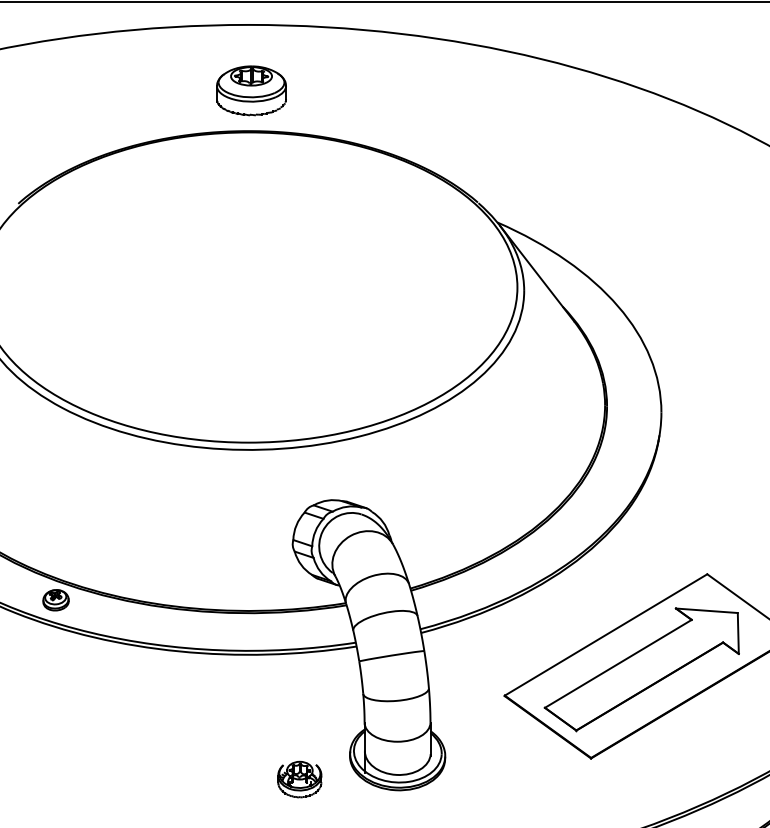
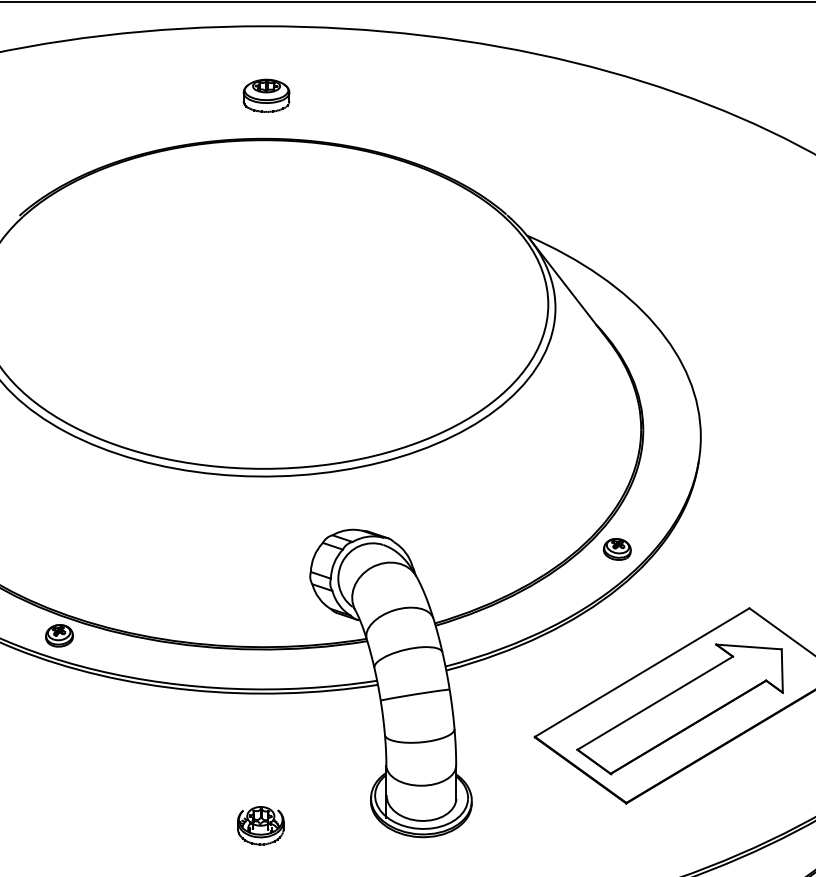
part: (251, 90) -> (266, 95), size x0.62
part: (581, 518) -> (616, 549), added
part: (299, 779) -> (260, 825), moved

